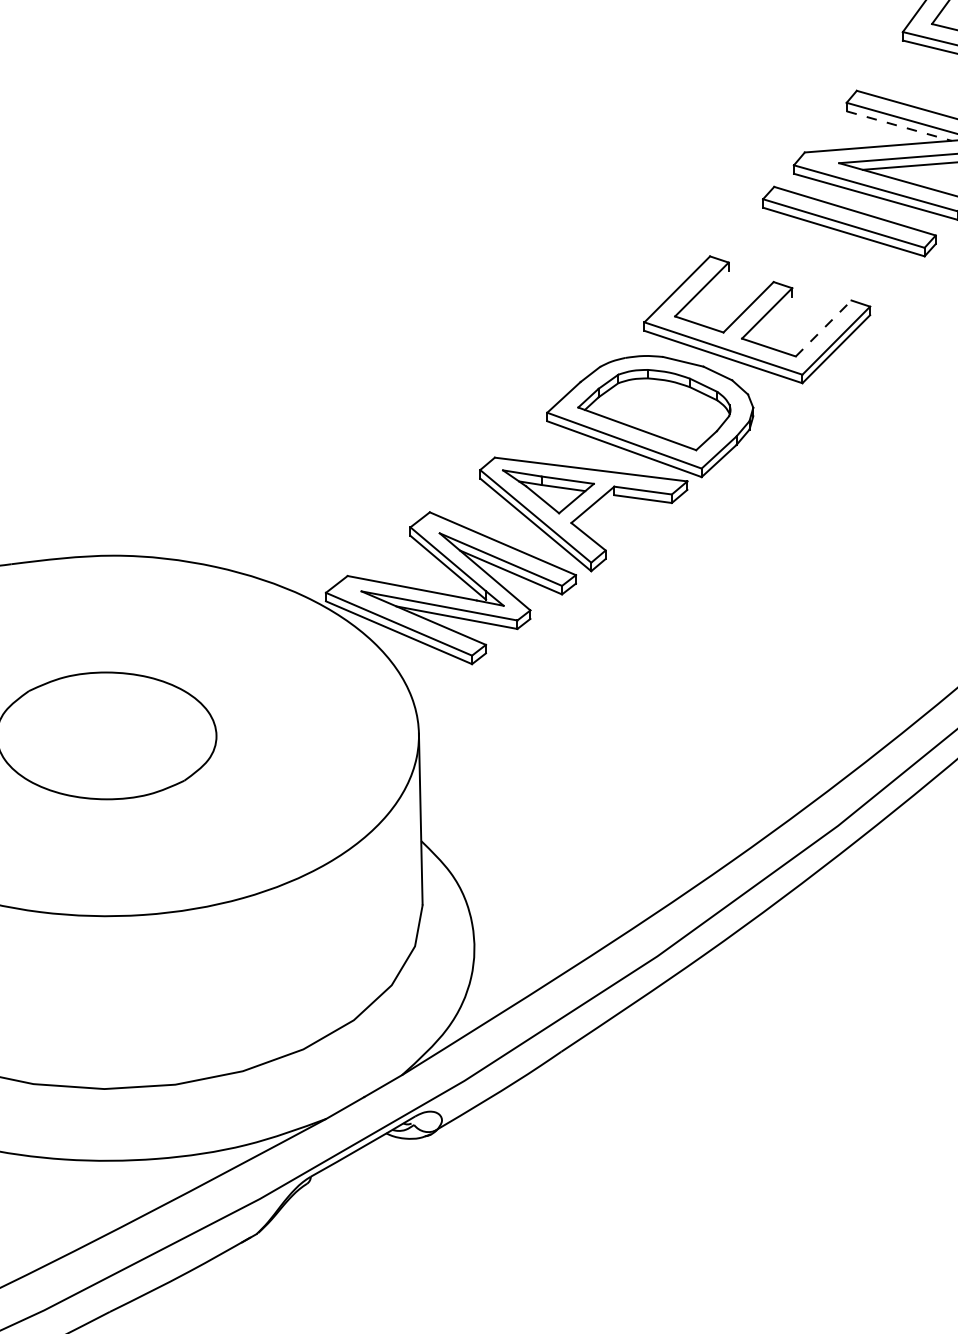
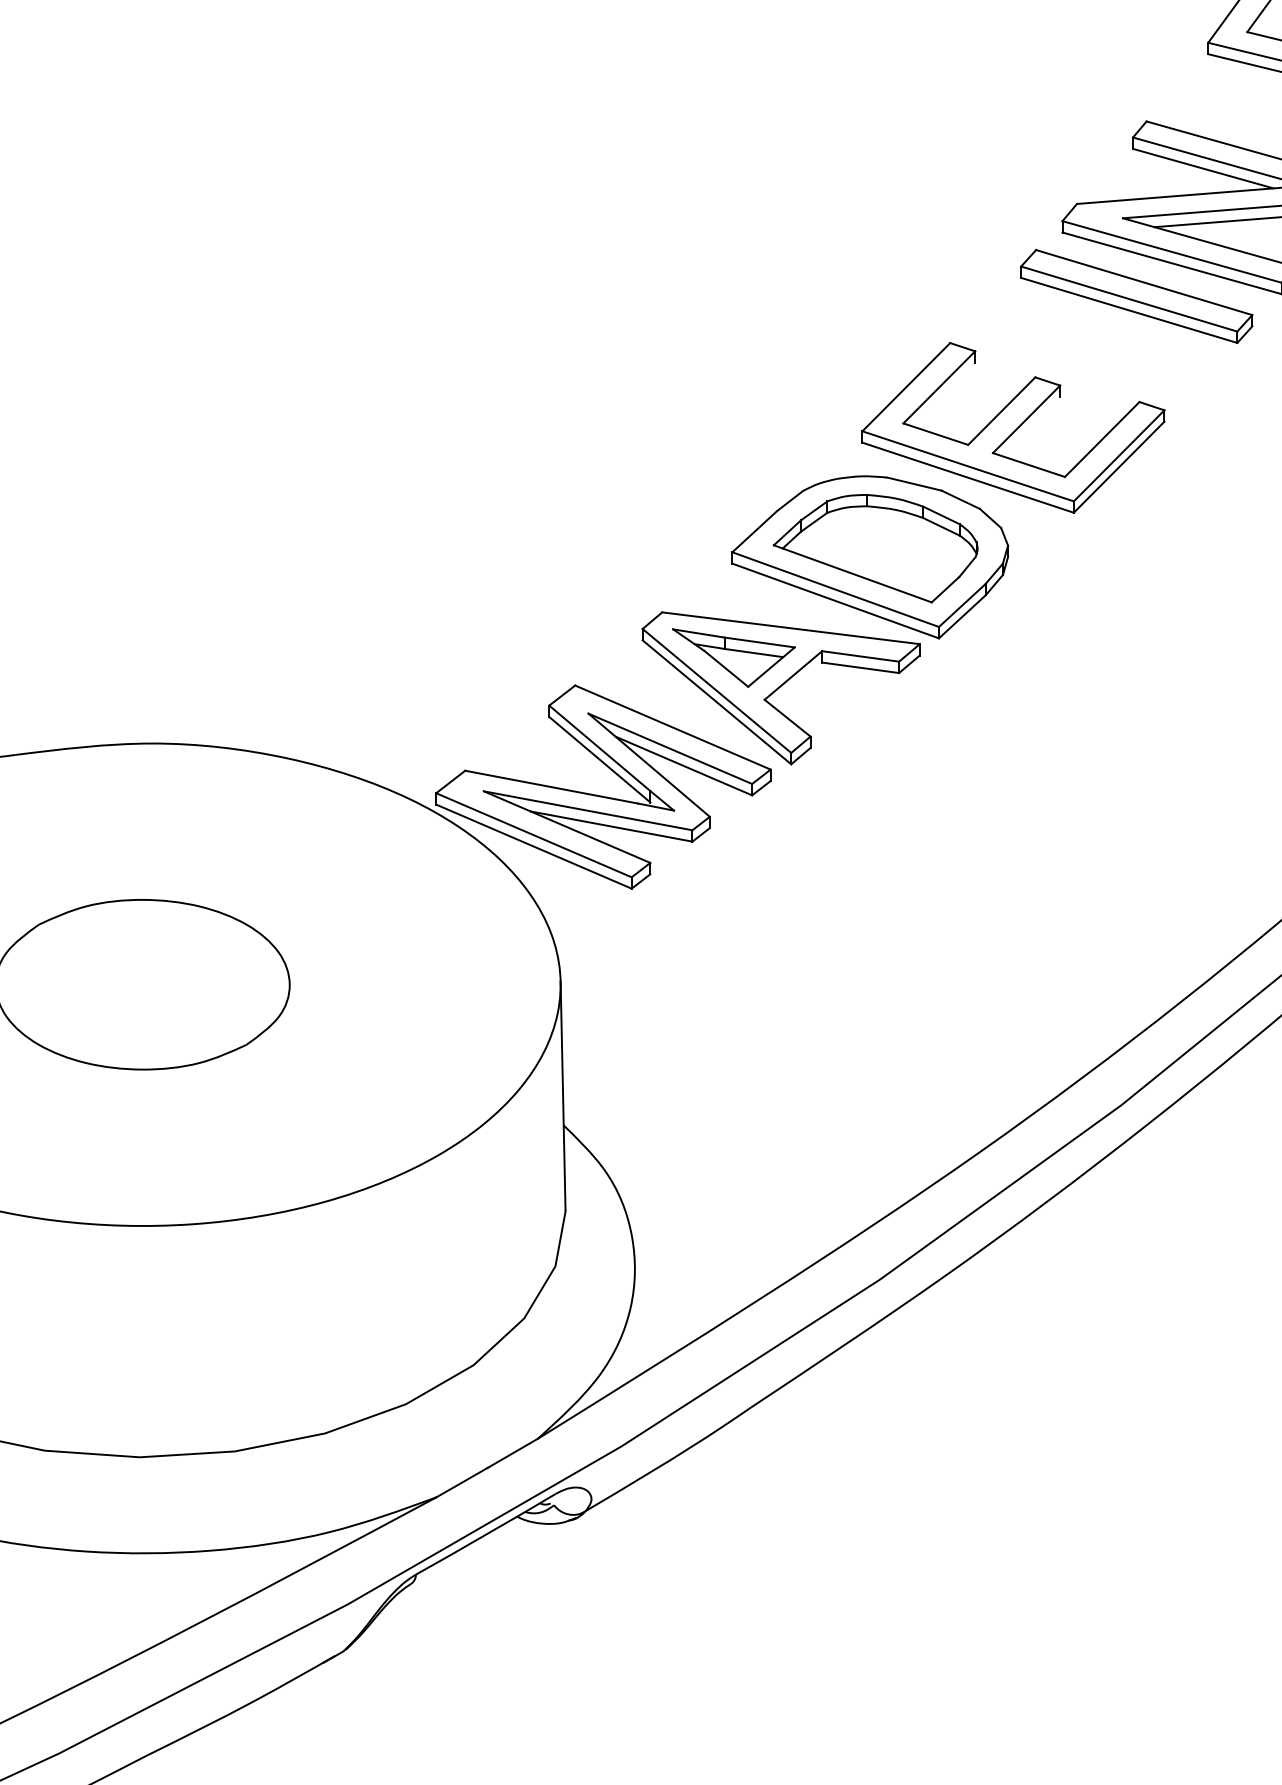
line: (899, 126) -> (1203, 169), dashed -> solid
line: (824, 328) -> (1103, 439), dashed -> solid

